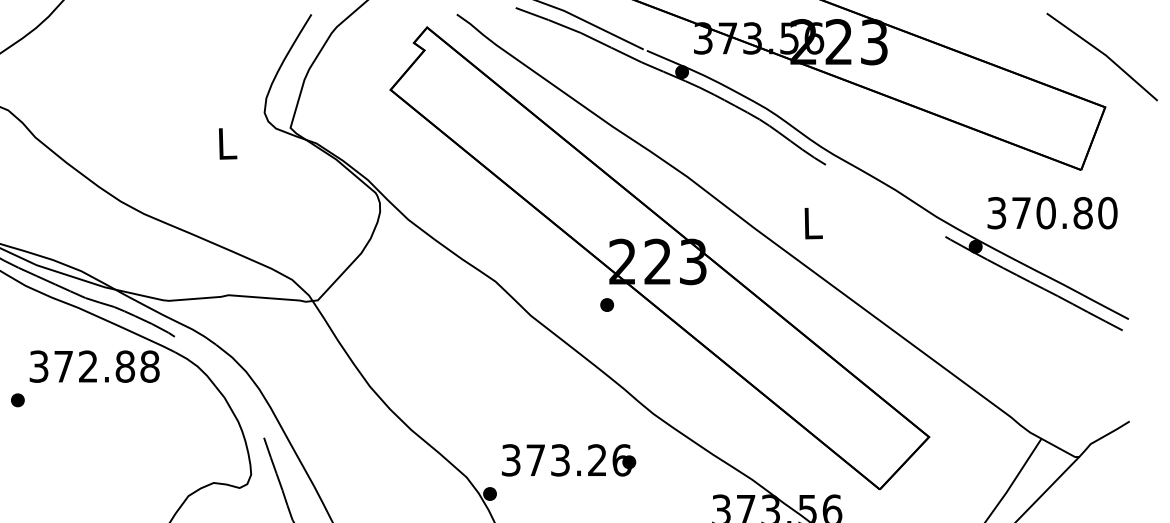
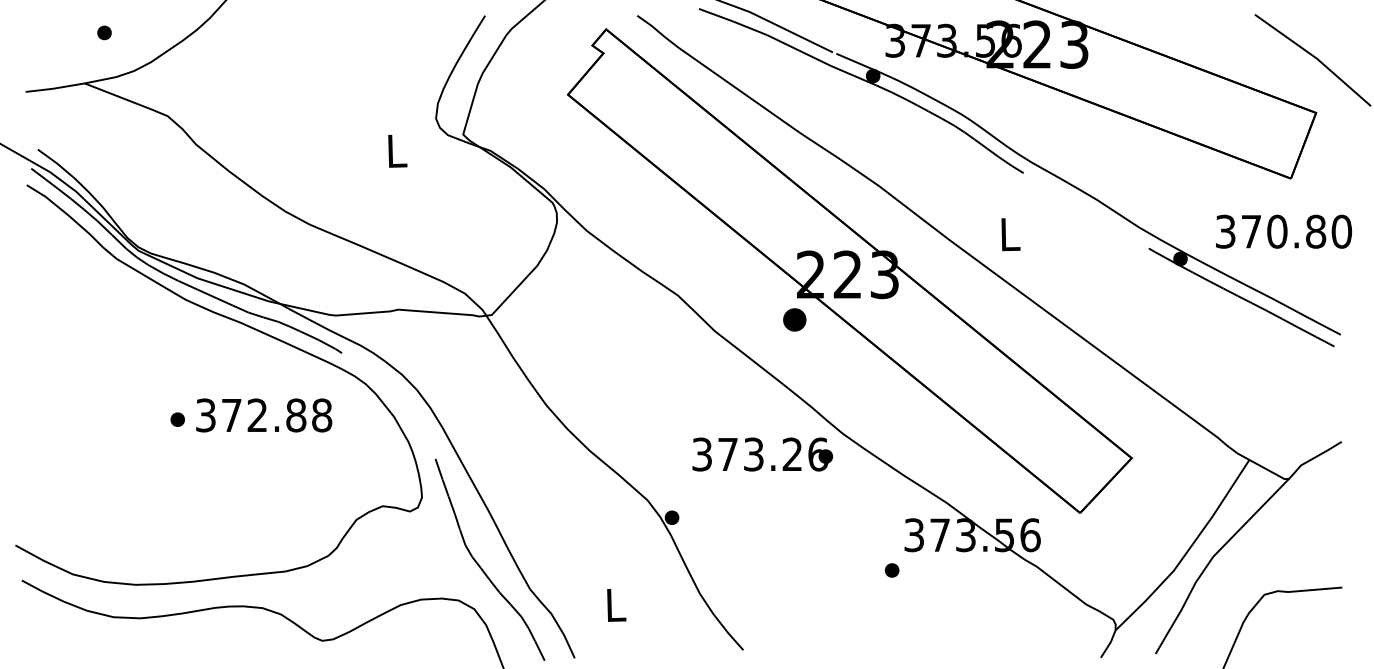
text: (1053, 212) -> (1284, 231), moved
part: (606, 304) -> (794, 319), size x1.6
text: (94, 366) -> (264, 415), moved
text: (568, 460) -> (762, 454), moved

